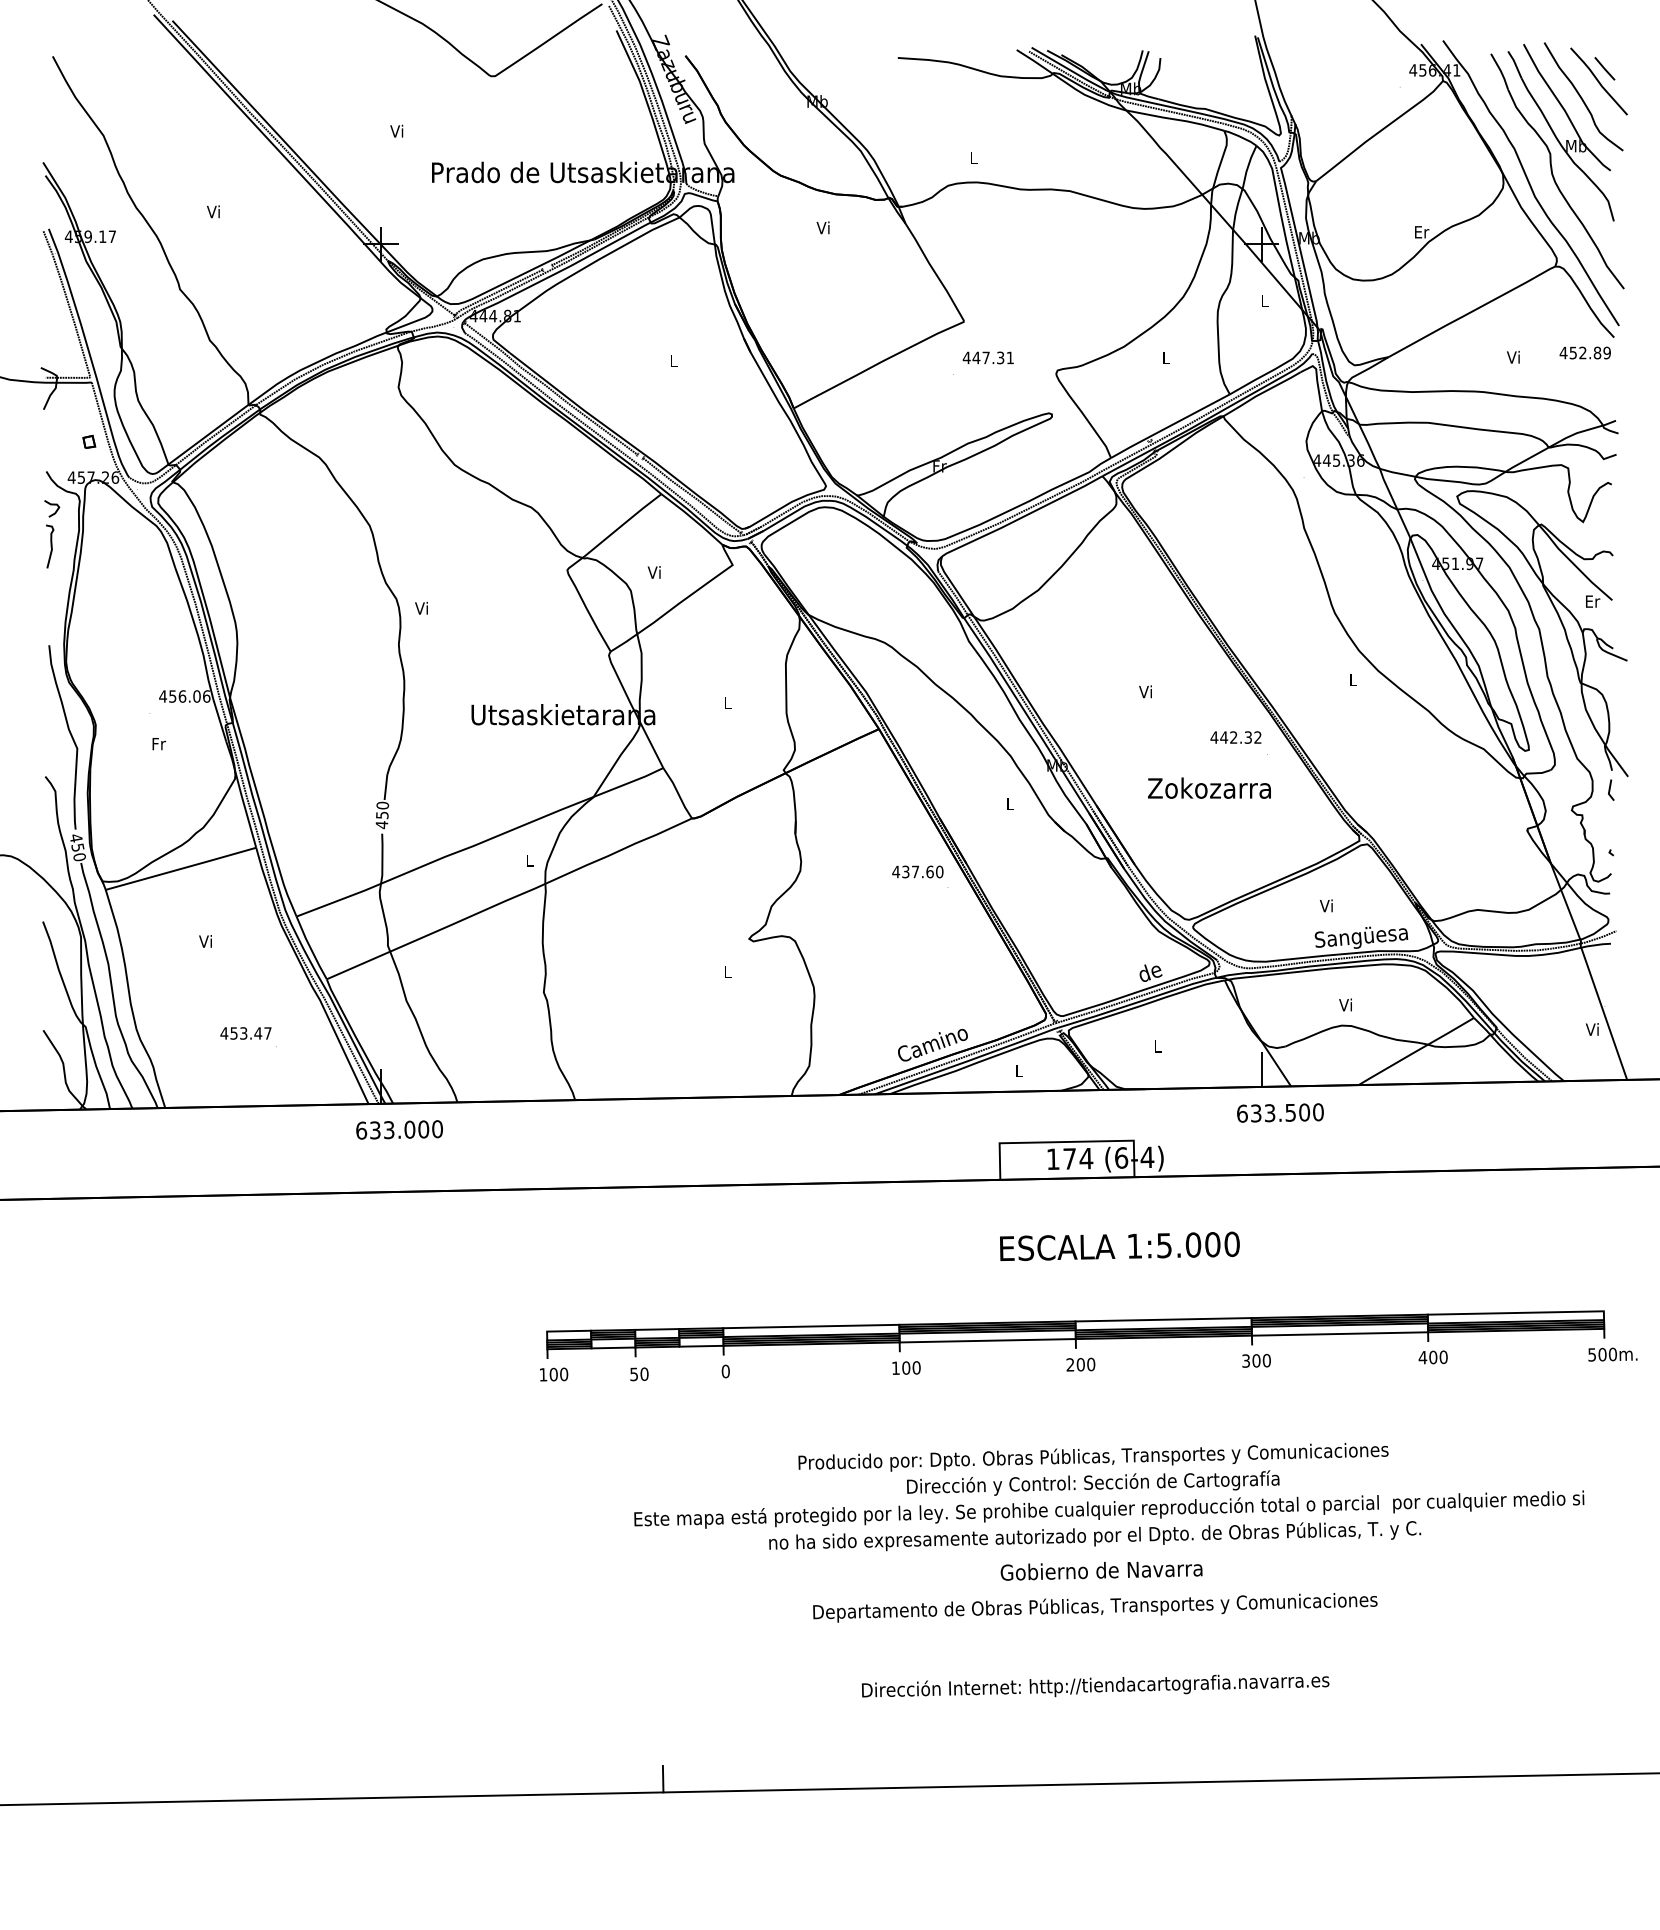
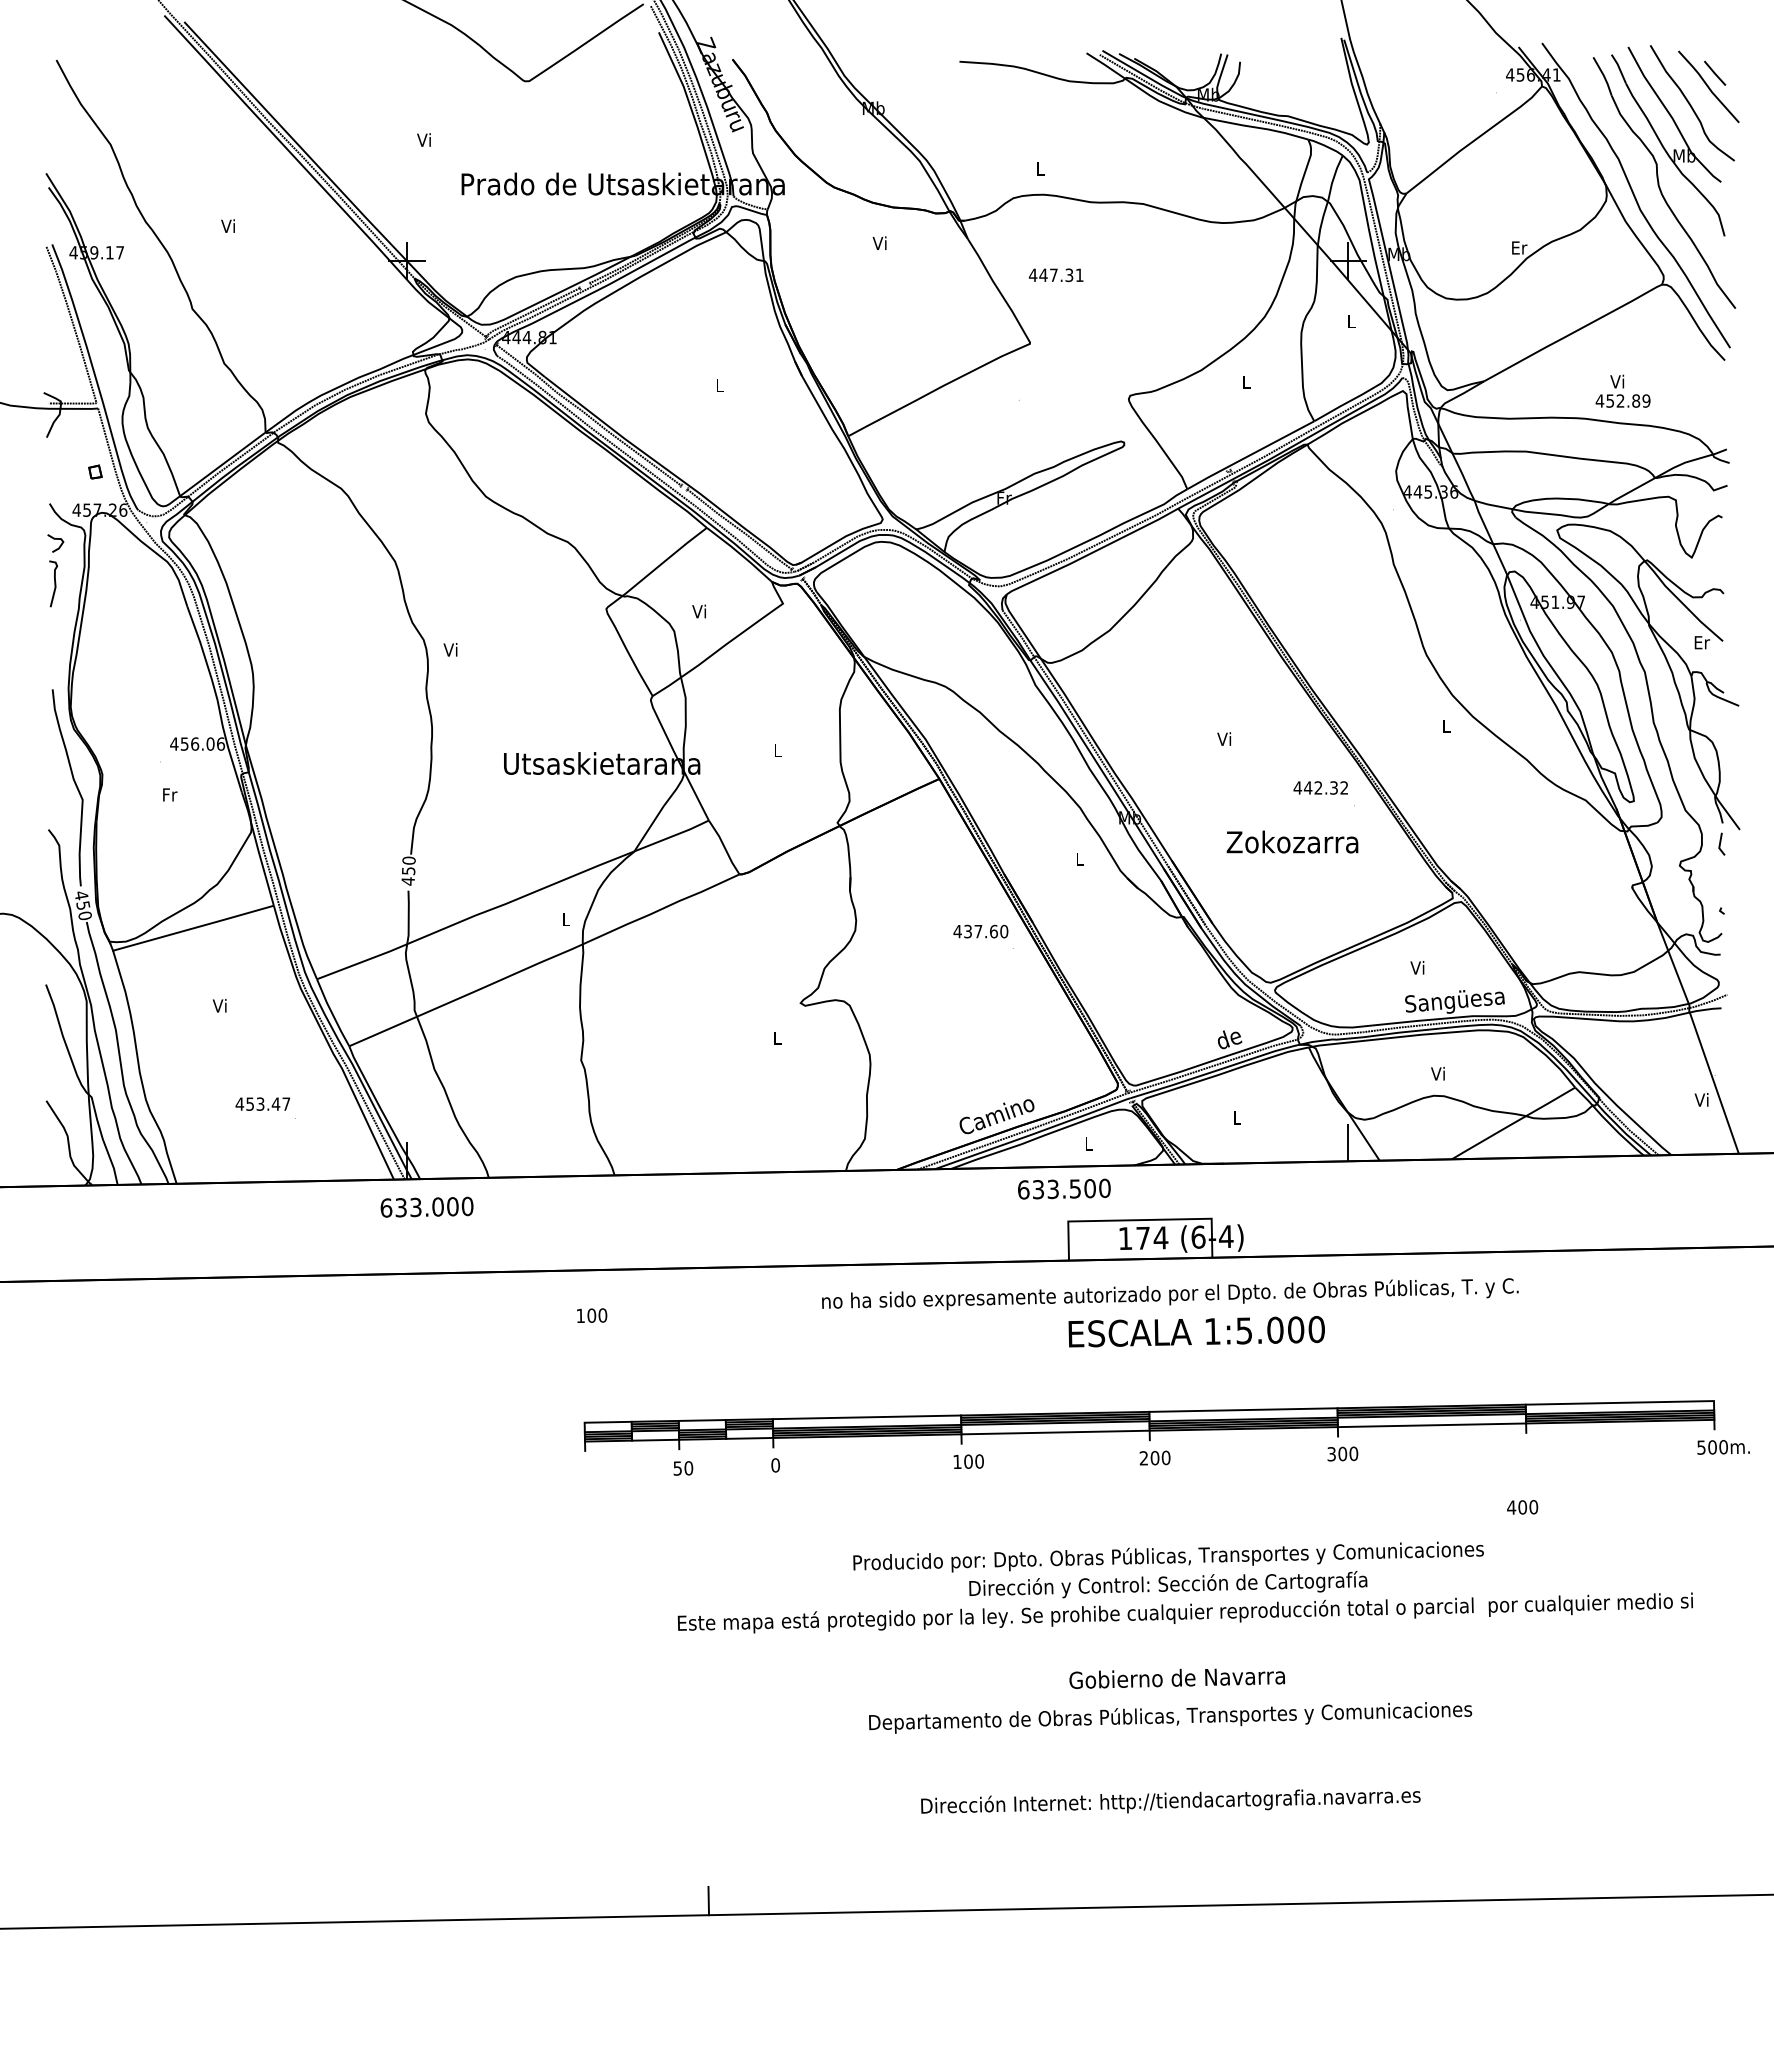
text: (1584, 352) -> (1622, 400), moved
text: (987, 358) -> (1055, 275), moved
text: (1280, 1112) -> (1064, 1188), moved
text: (1433, 1357) -> (1522, 1507), moved
text: (554, 1374) -> (592, 1315), moved
text: (1095, 1536) -> (1170, 1294), moved

